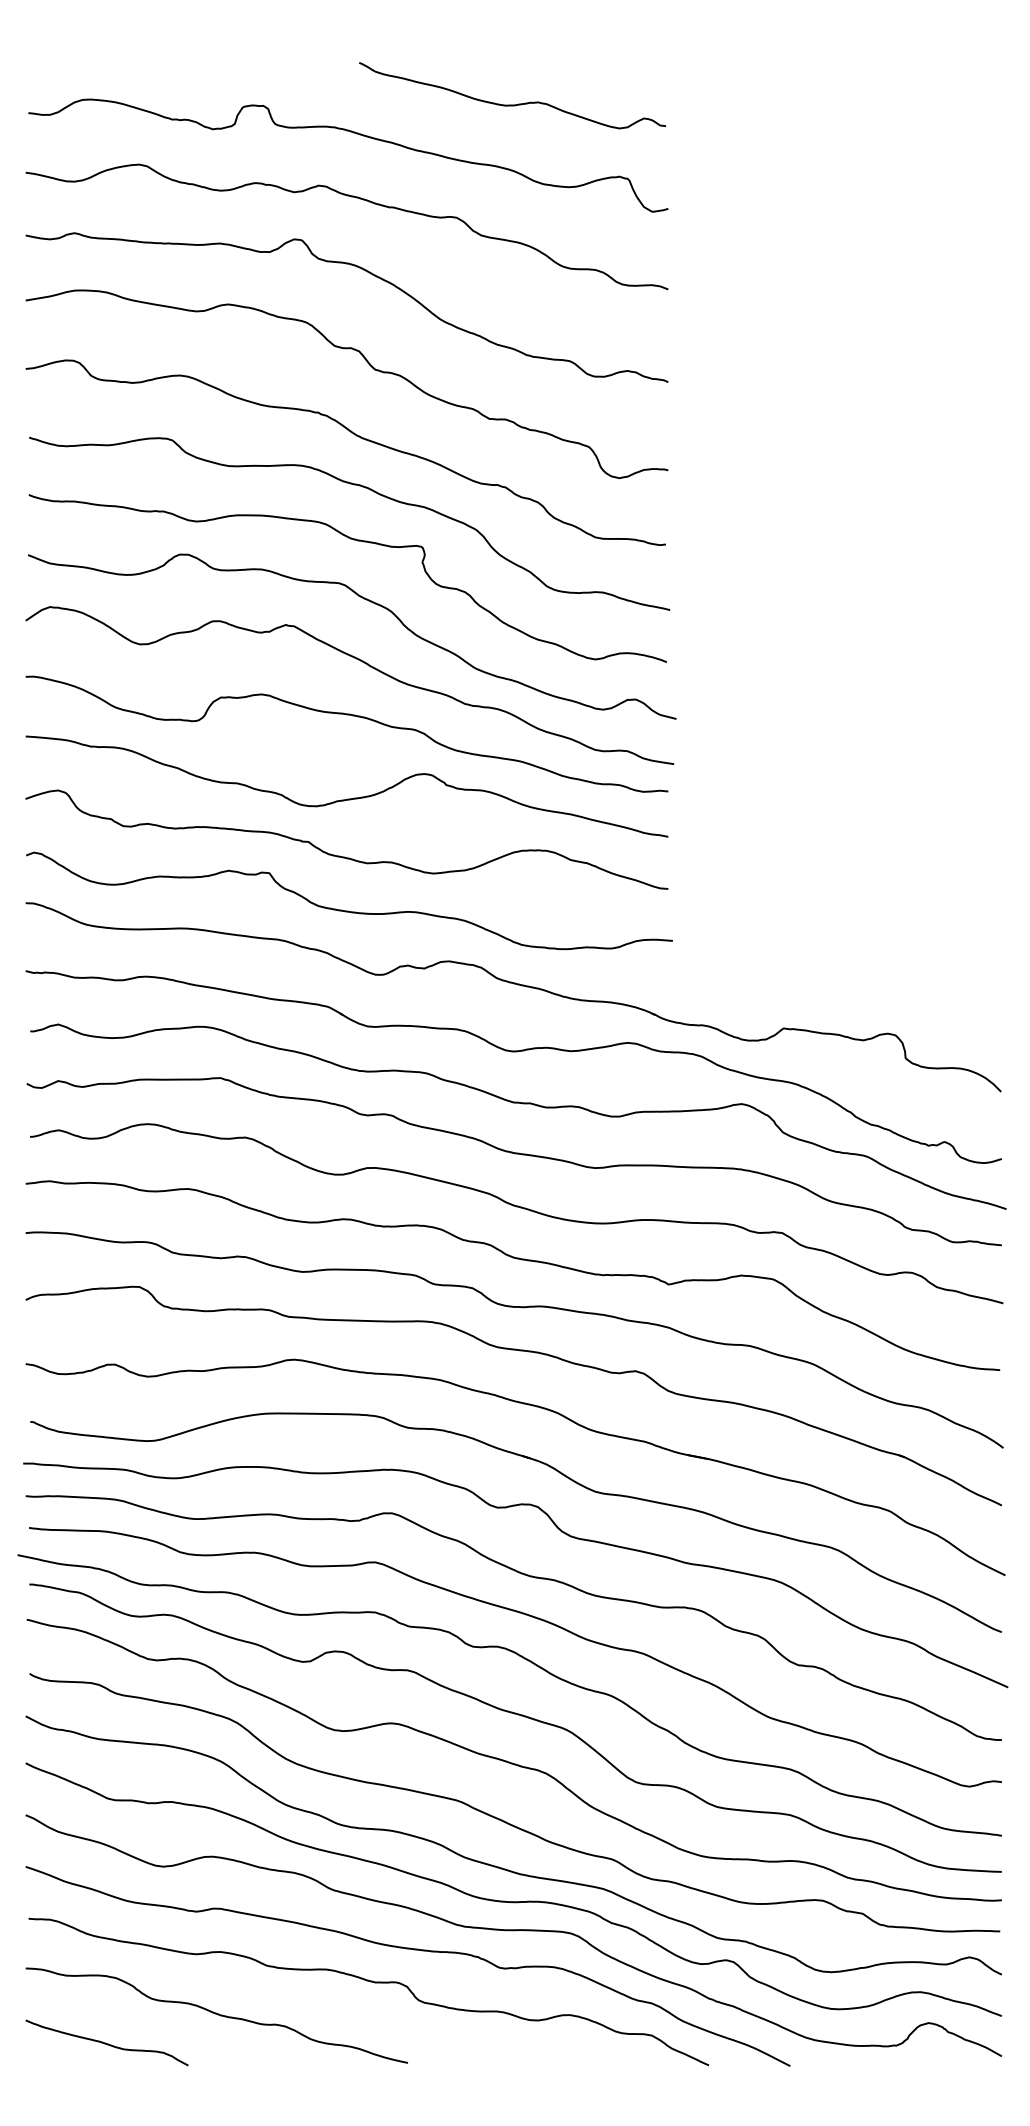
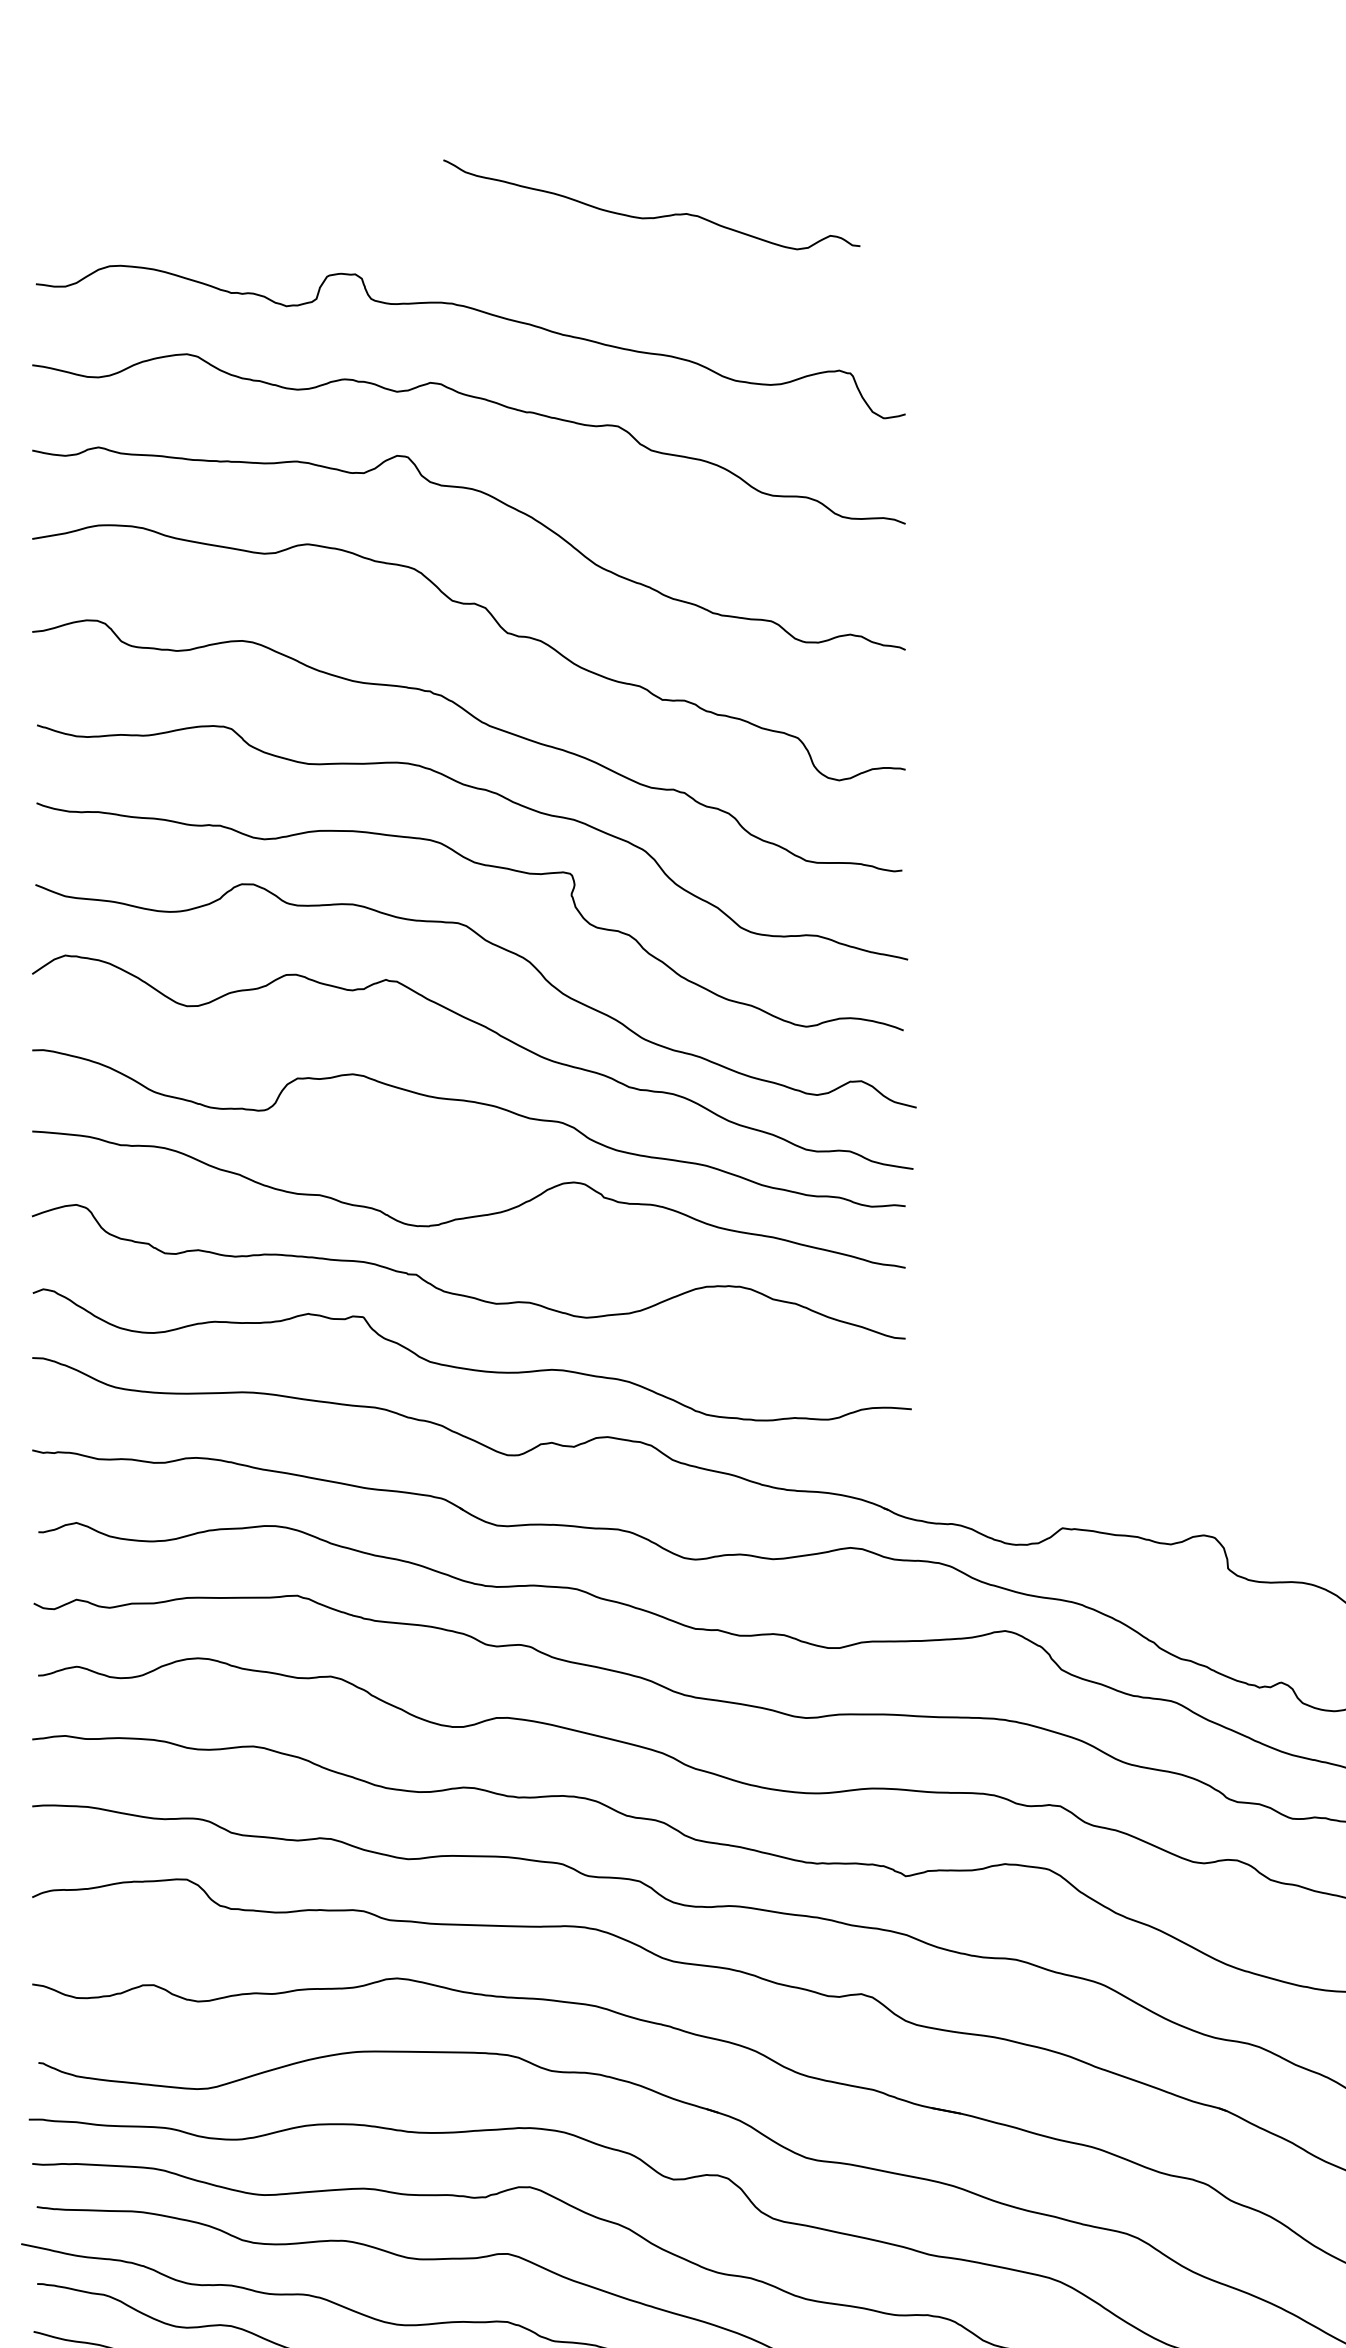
curve: (512, 104) -> (651, 216), moved

